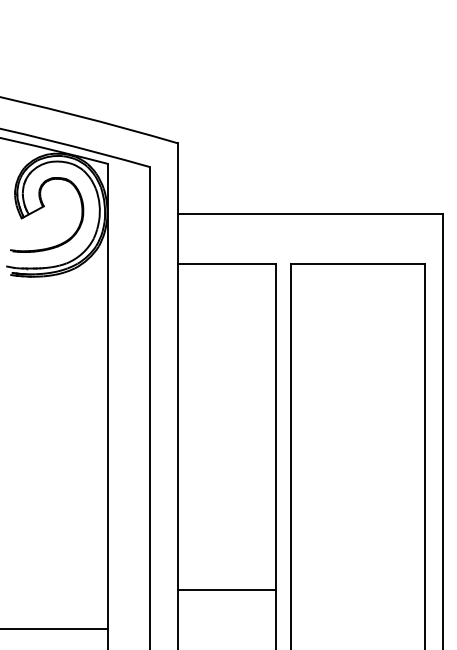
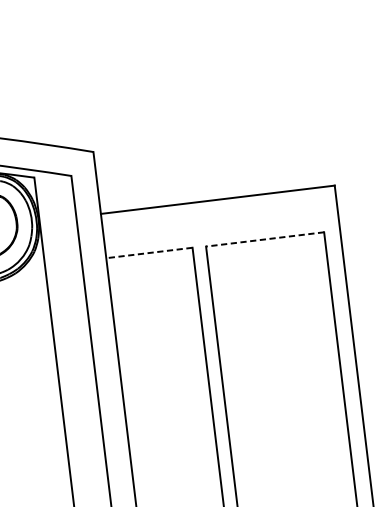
line: (226, 263) -> (148, 252), solid -> dashed
line: (358, 264) -> (265, 239), solid -> dashed

